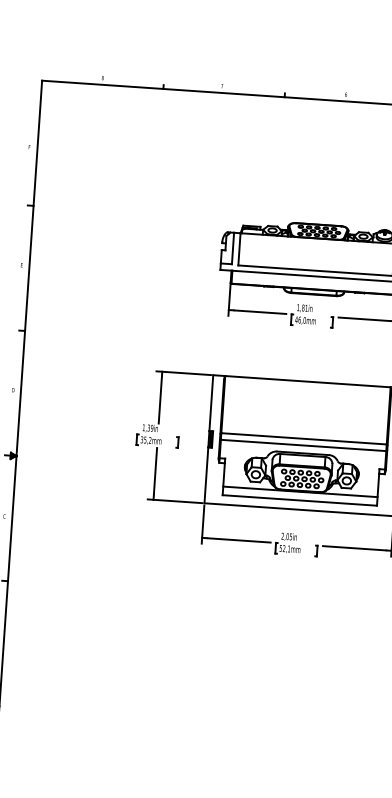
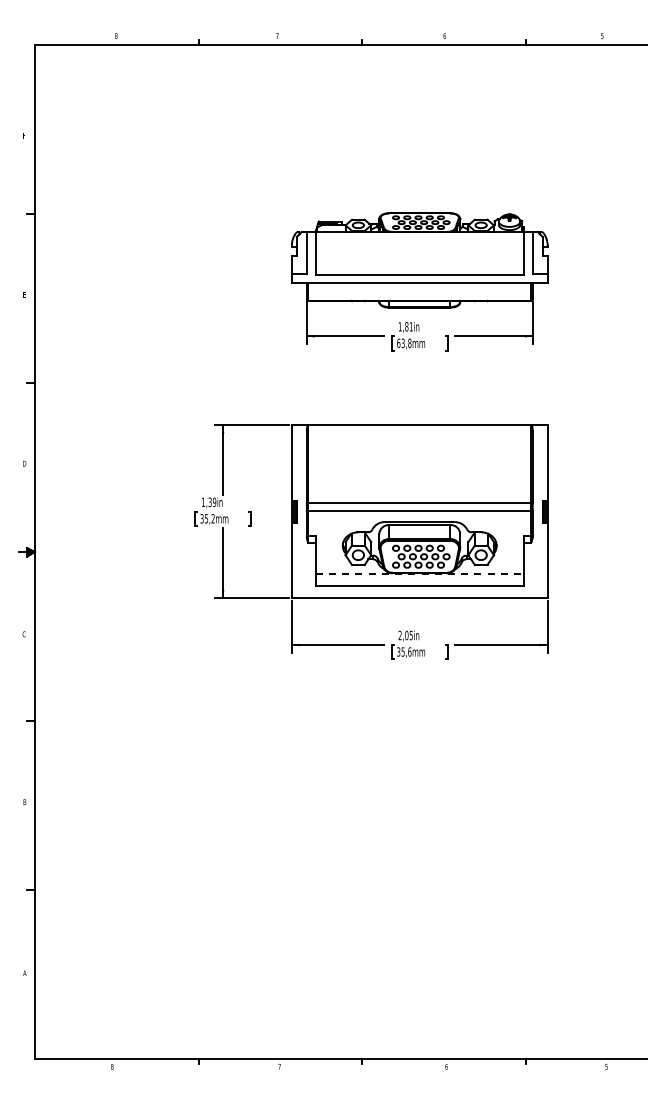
text: (300, 320) -> (403, 343), 46,0mm -> 63,8mm
line: (300, 492) -> (420, 574), solid -> dashed
text: (285, 548) -> (404, 651), 52,1mm -> 35,6mm

